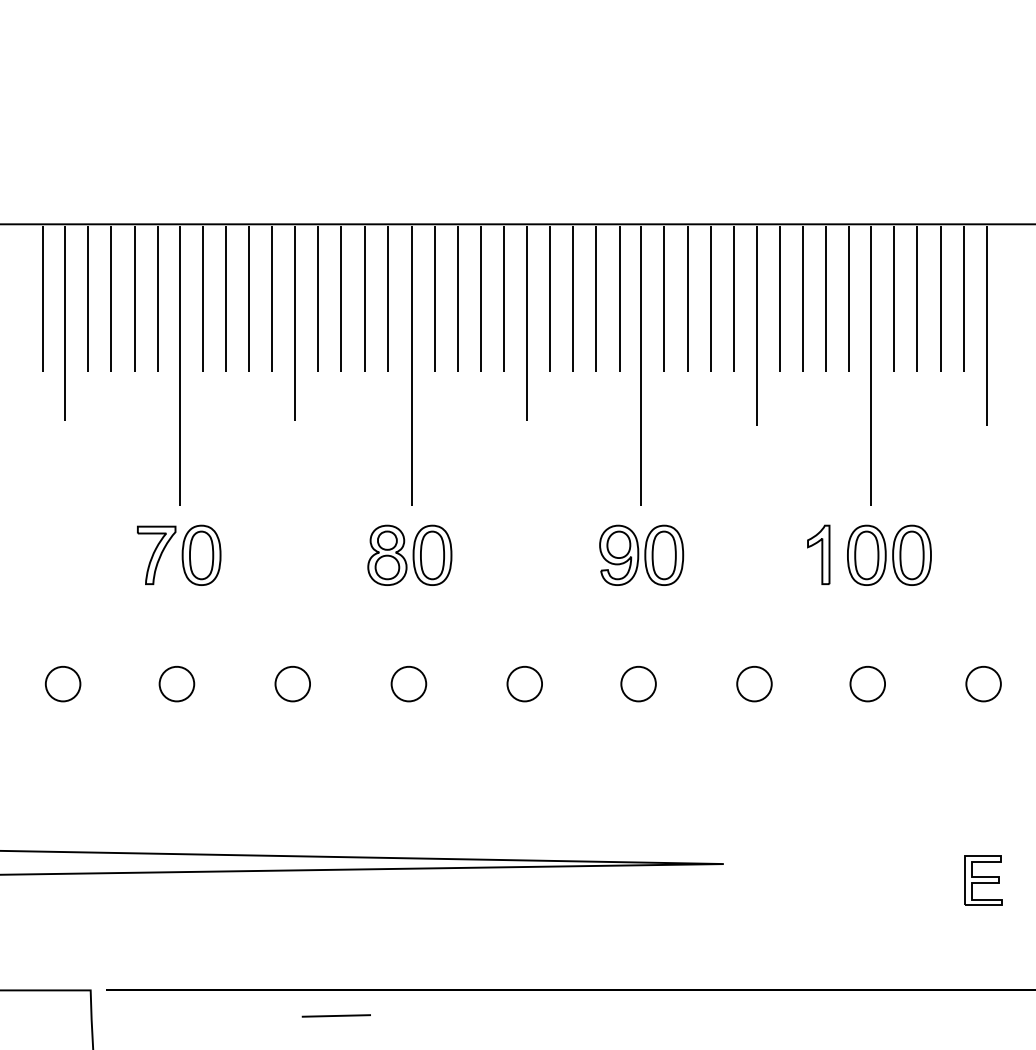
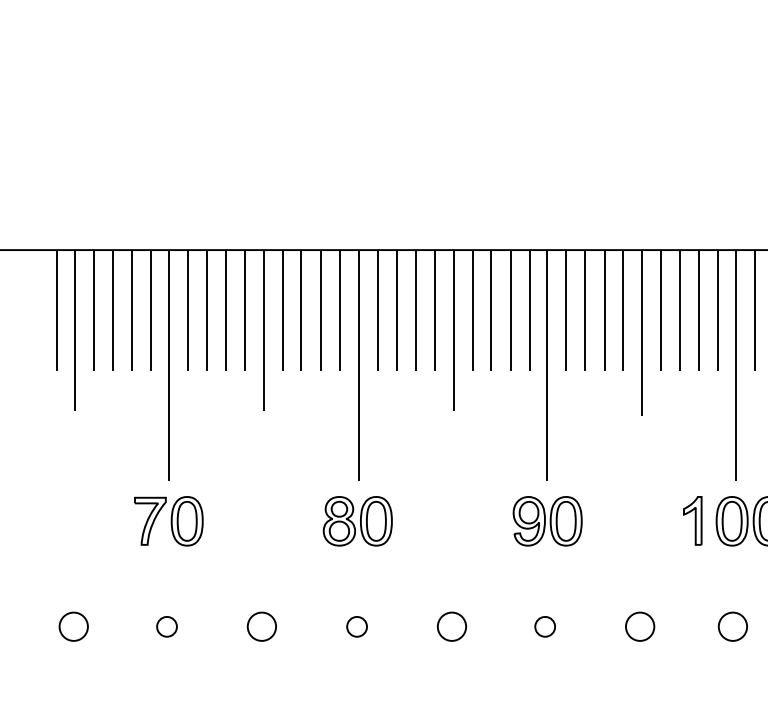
part: (176, 684) -> (166, 627), size x0.7
part: (408, 684) -> (356, 627), size x0.7
part: (638, 684) -> (545, 627), size x0.7

